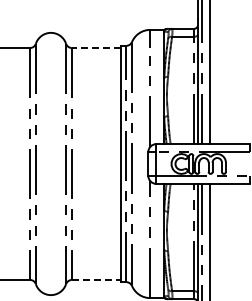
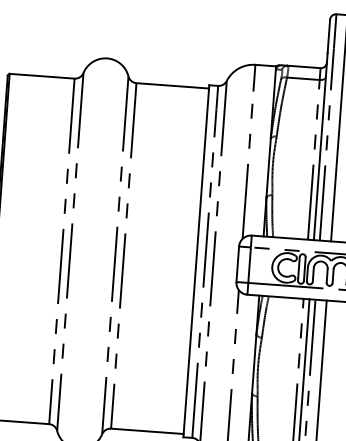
line: (95, 47) -> (171, 85), dashed -> solid
line: (96, 280) -> (147, 432), dashed -> solid

